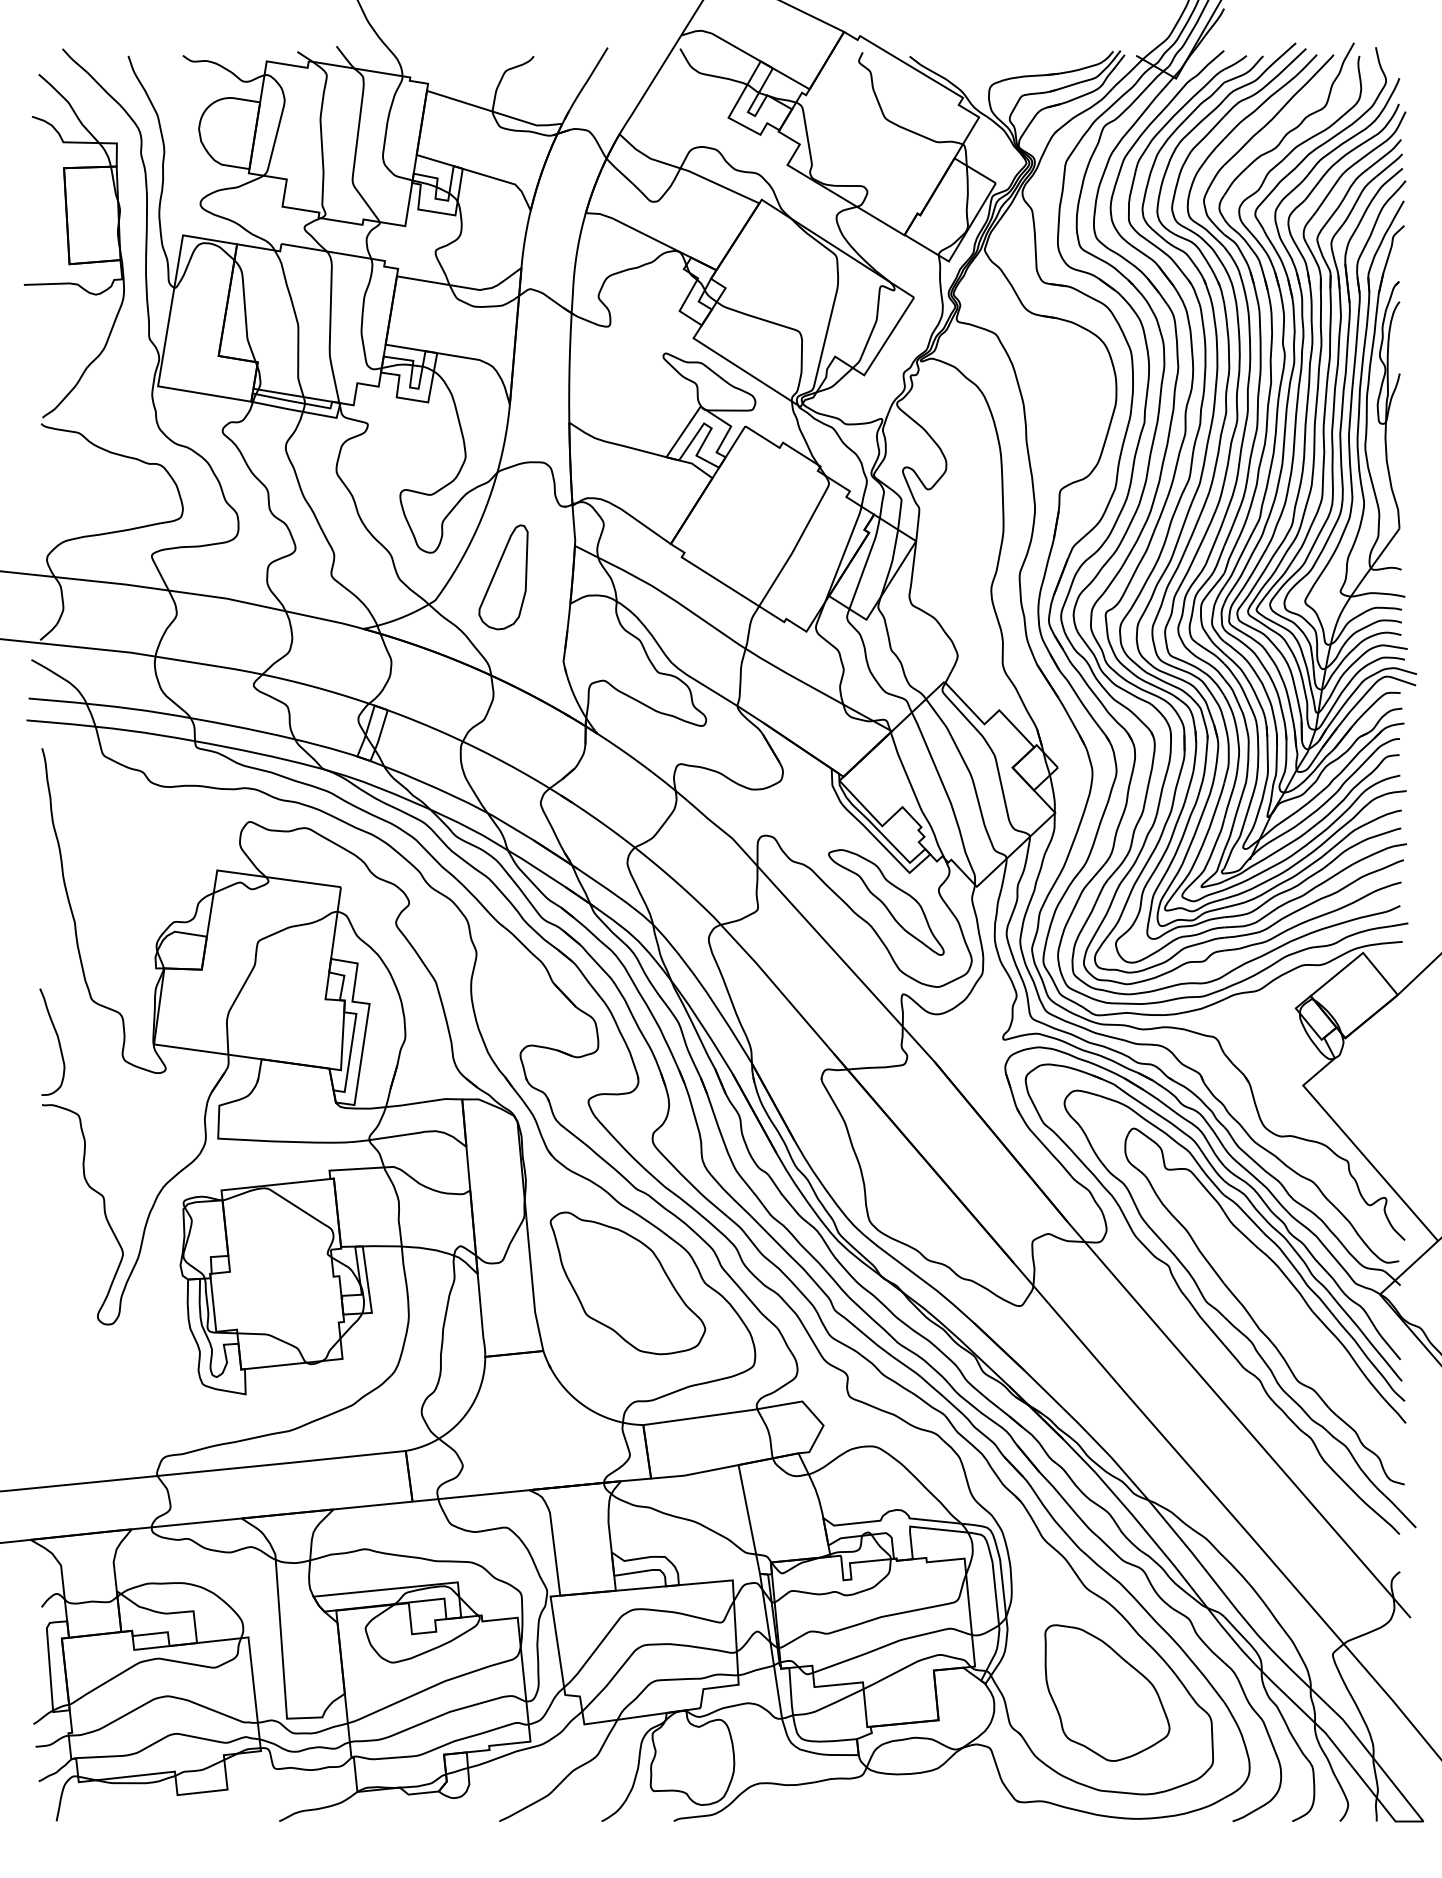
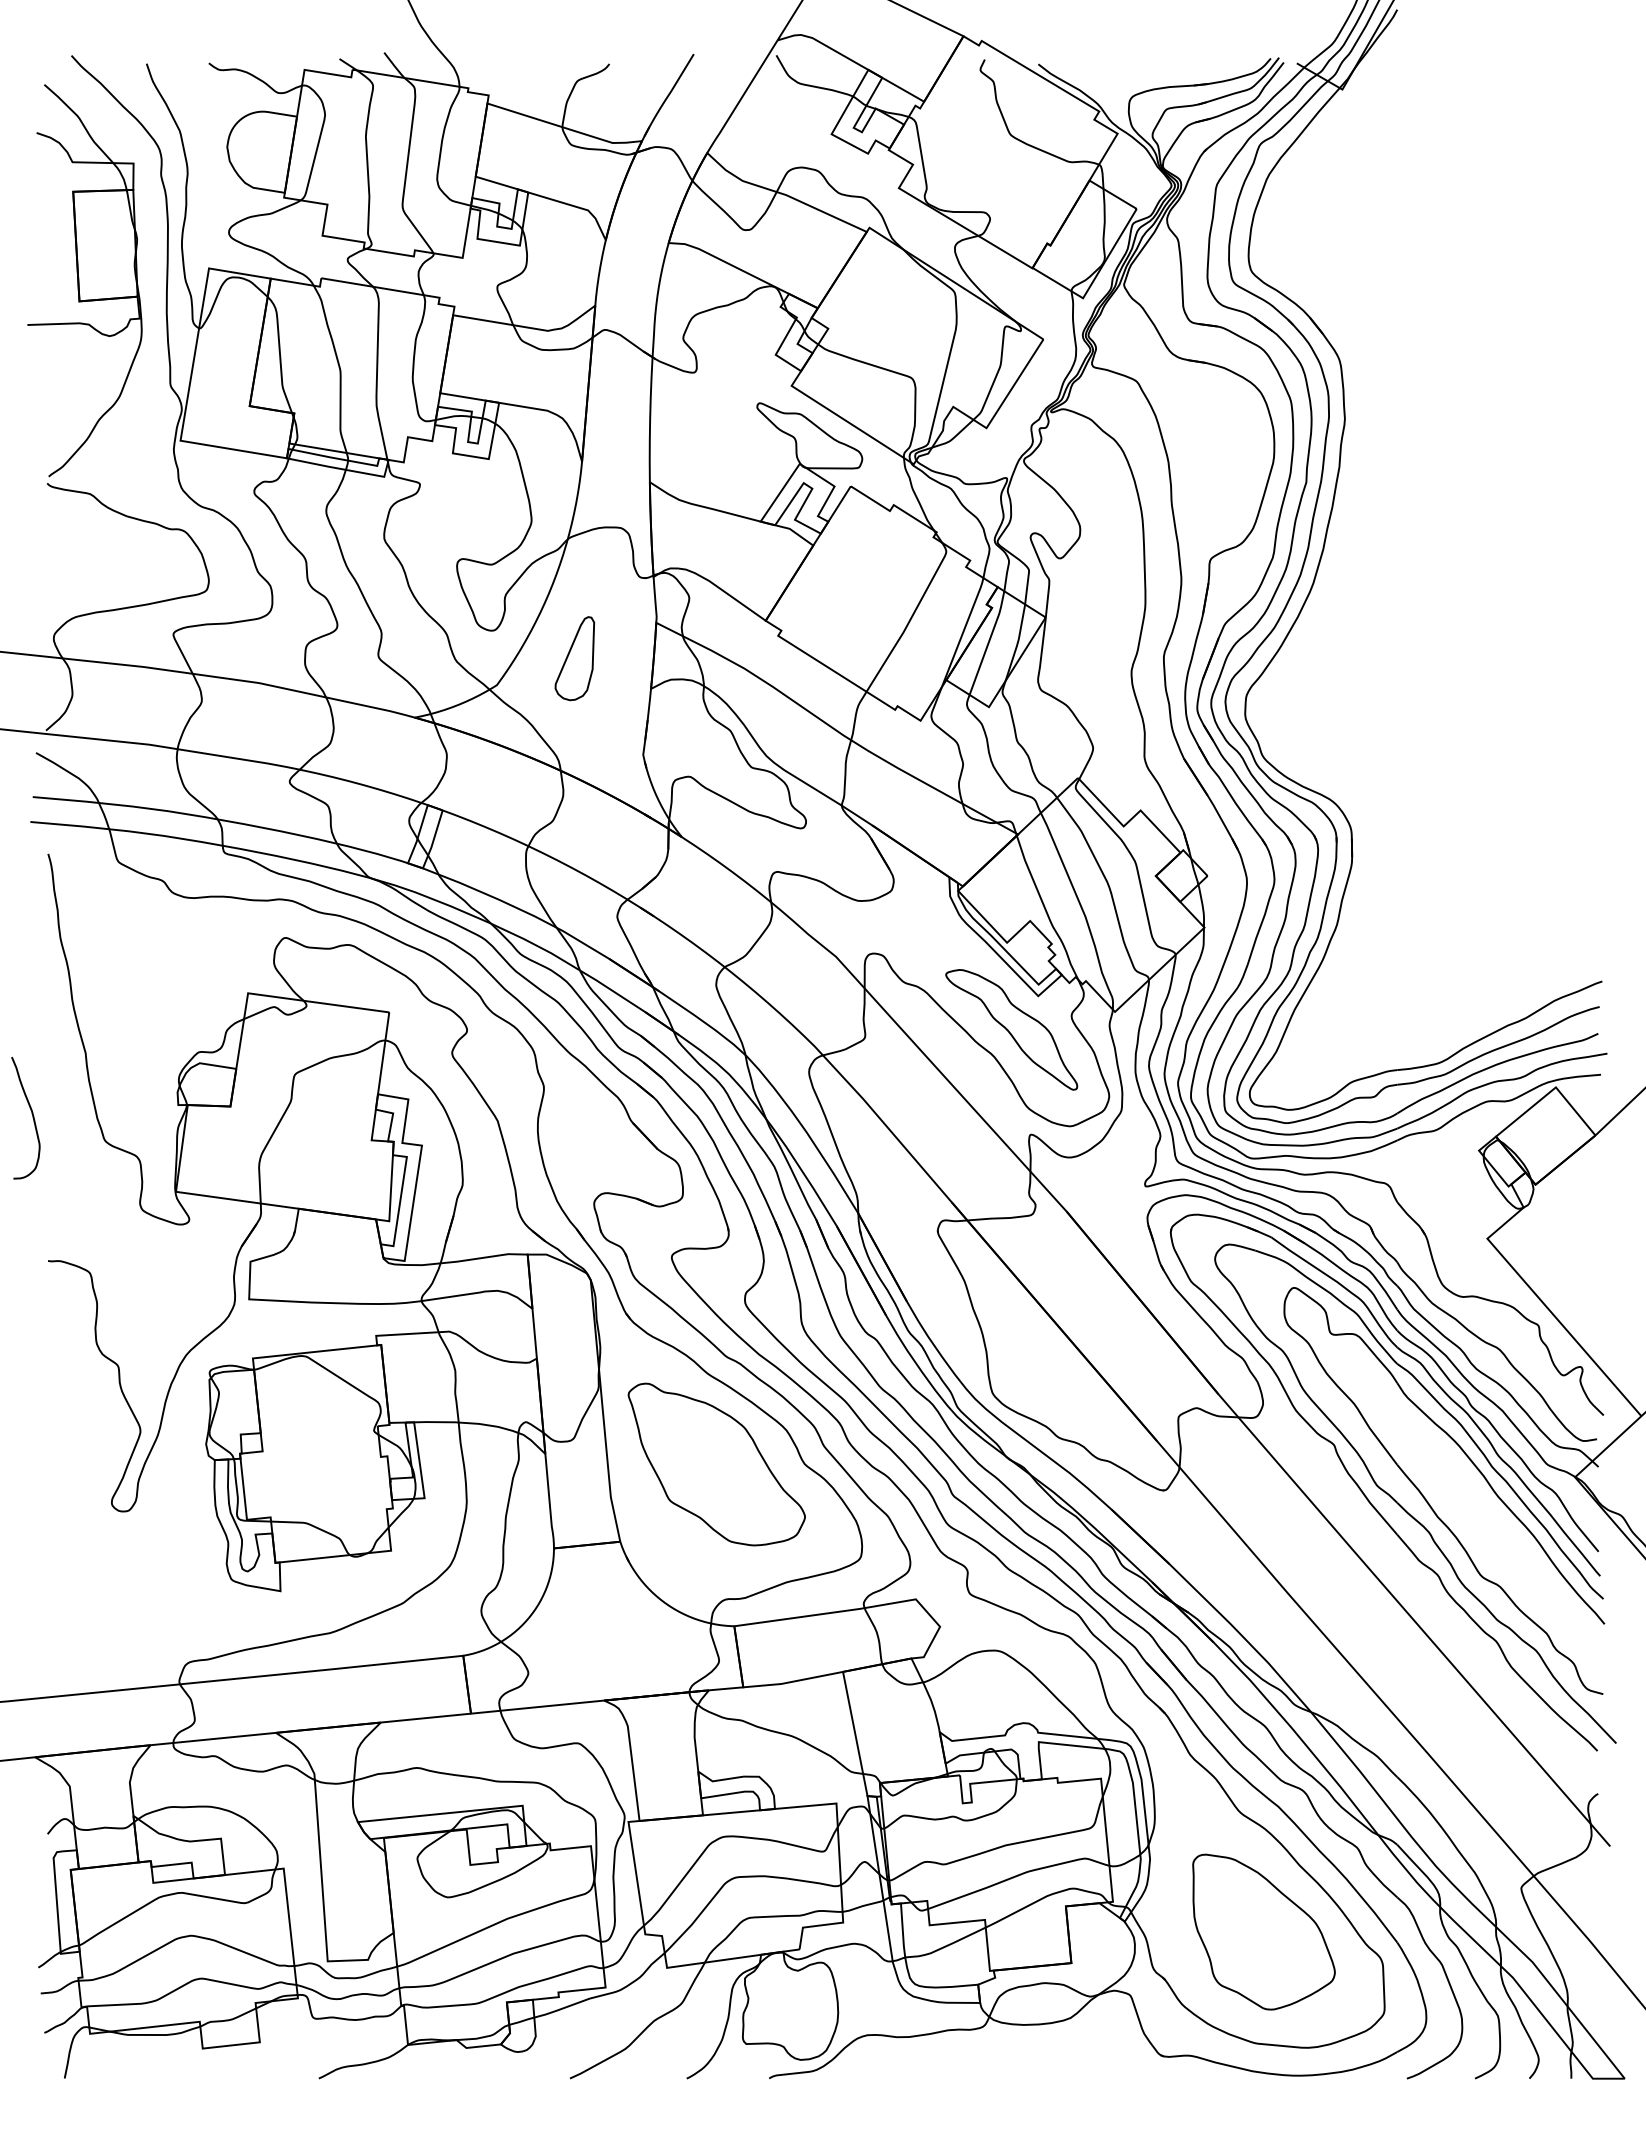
part: (1261, 502) -> (1439, 573), removed
part: (503, 577) -> (574, 658), size x0.7
curve: (58, 1042) -> (32, 1118), moved

